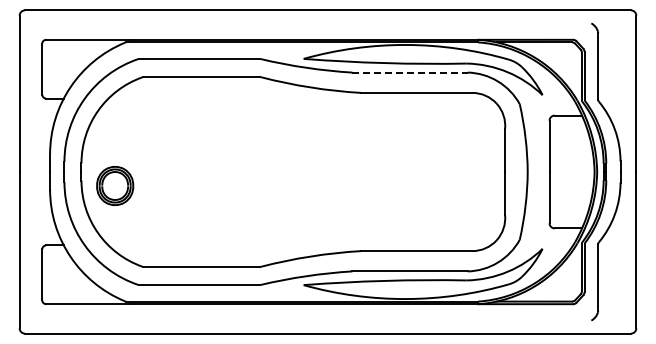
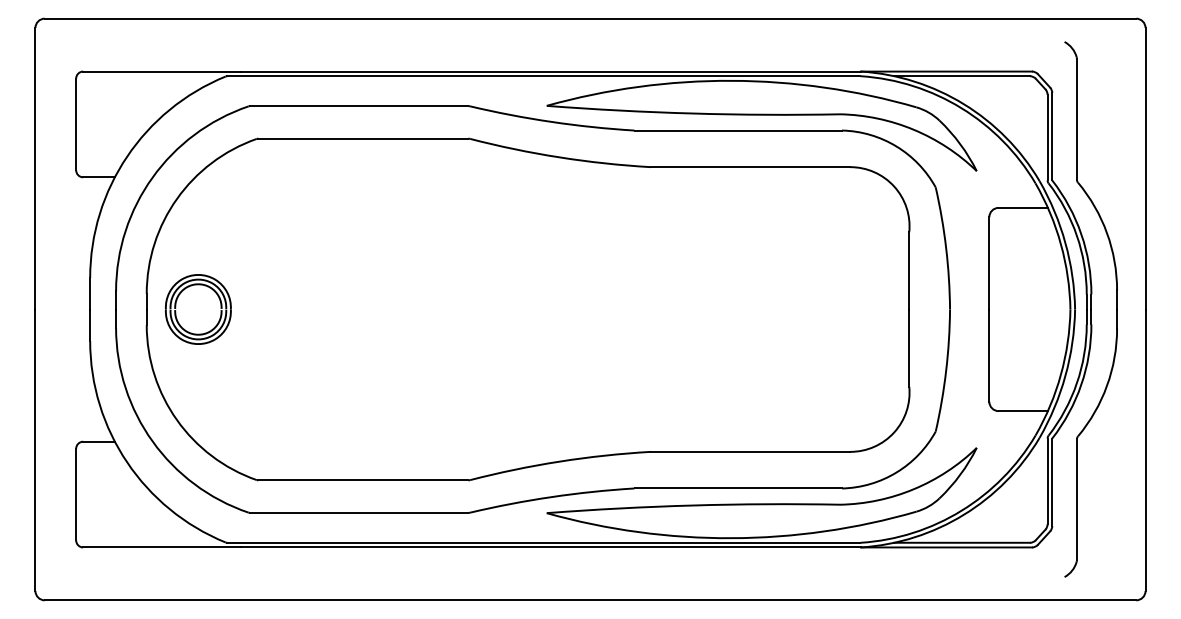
line: (410, 72) -> (739, 130), dashed -> solid
part: (115, 185) -> (198, 308), moved

